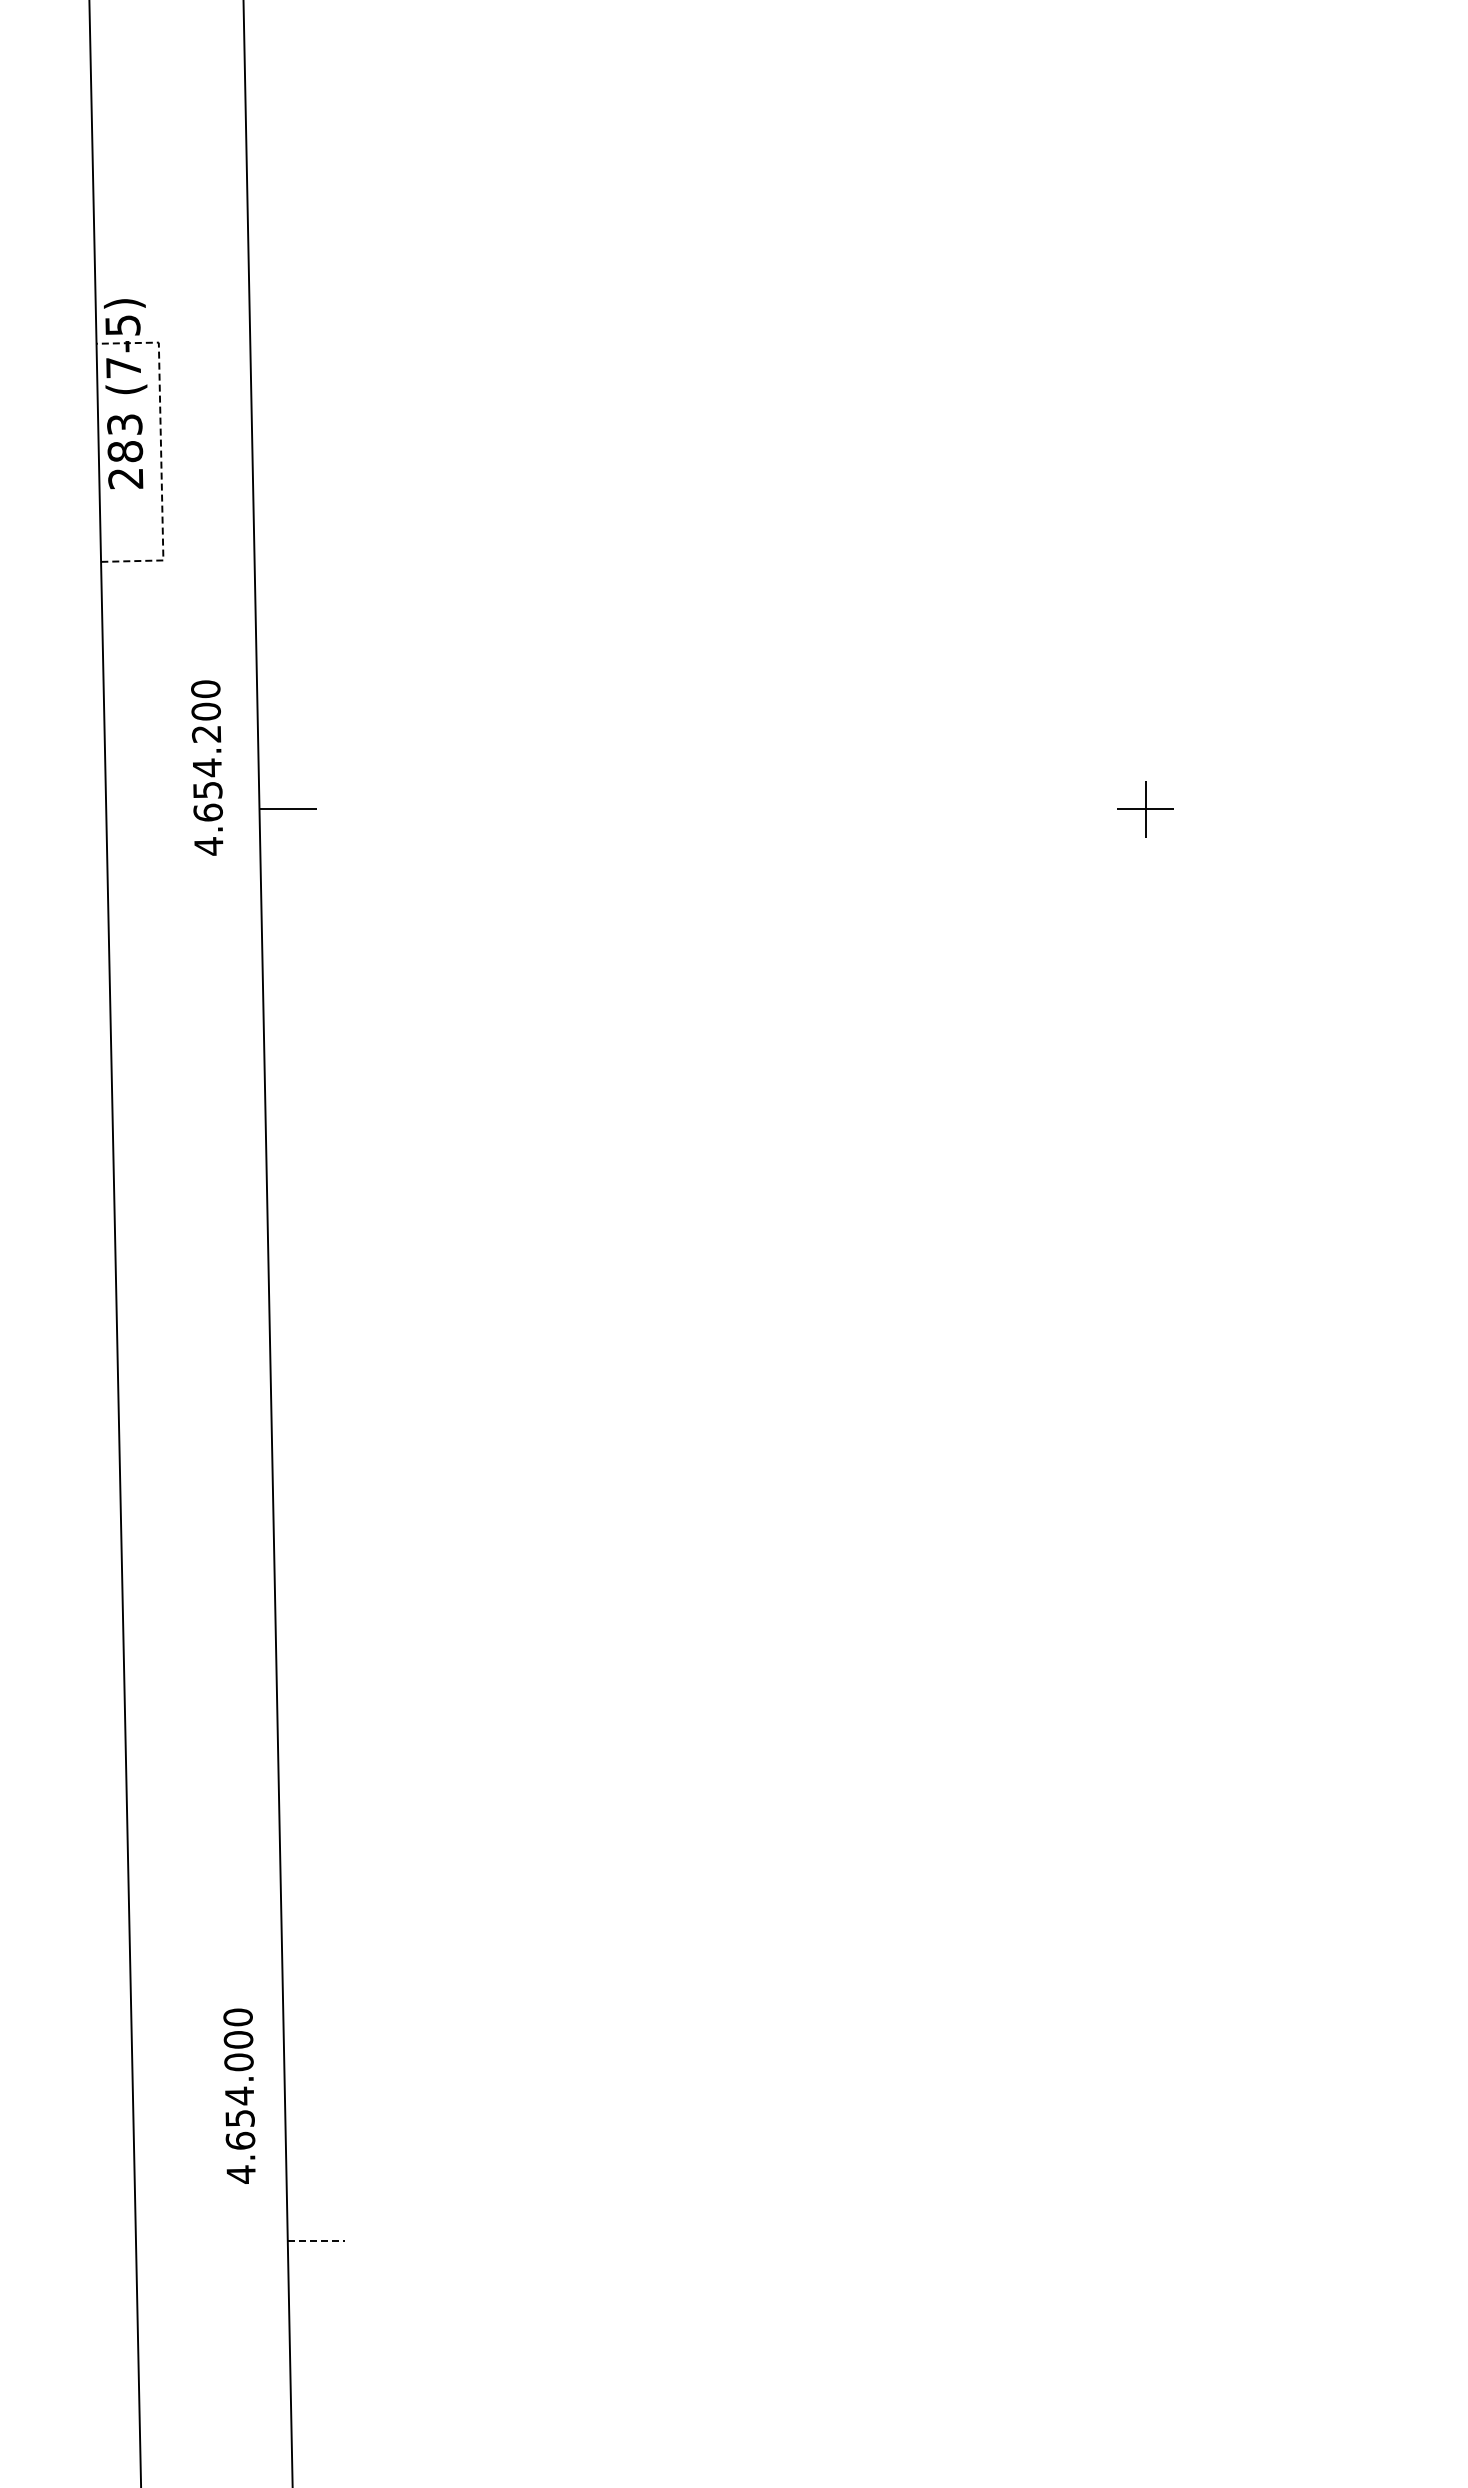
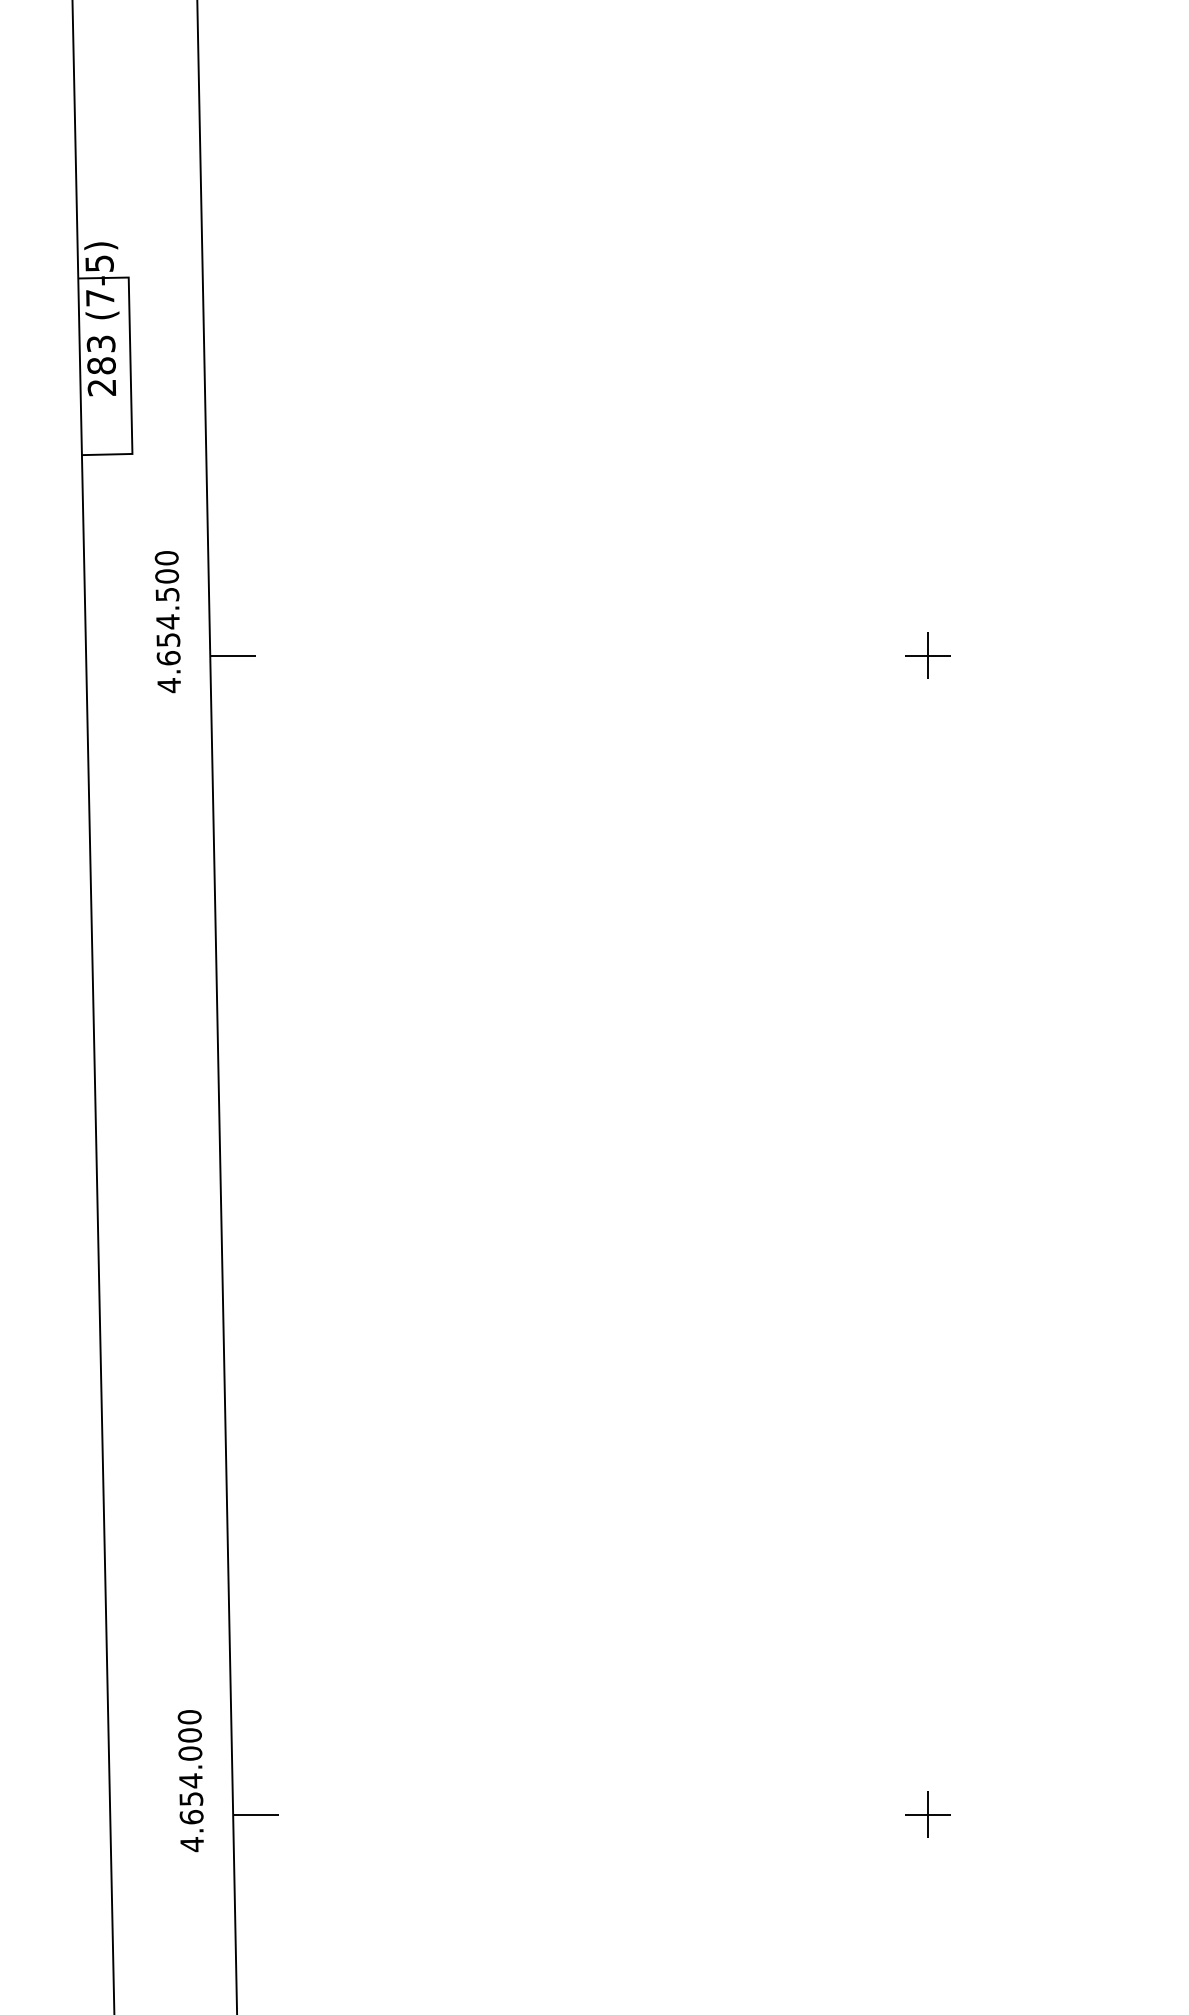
line: (161, 451) -> (130, 365), dashed -> solid
text: (206, 734) -> (167, 594), 4.654.200 -> 4.654.500
text: (239, 2095) -> (190, 1780), moved
line: (316, 2240) -> (256, 1814), dashed -> solid
part: (1145, 2240) -> (927, 1814), added

